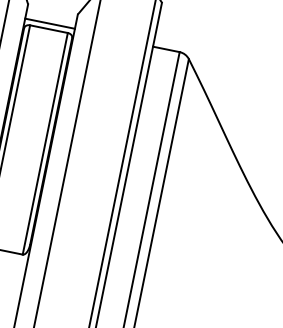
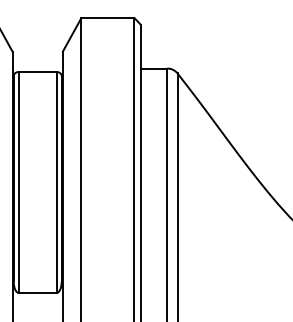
line: (49, 23) -> (37, 66), removed

